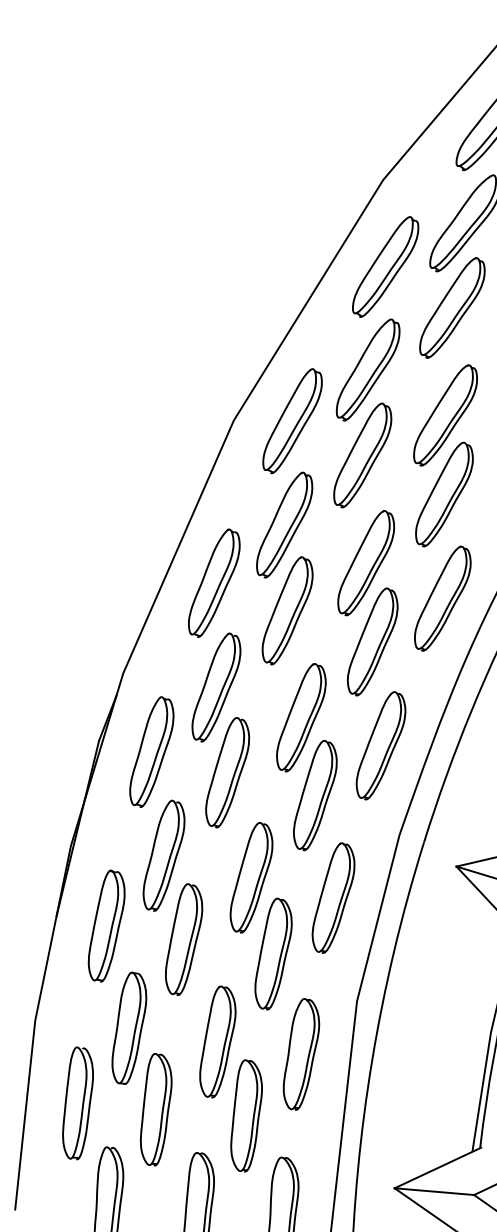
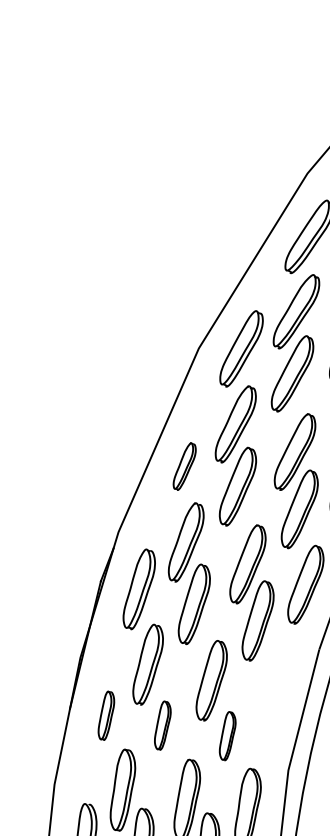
part: (214, 582) -> (184, 466), size x0.6
part: (333, 897) -> (271, 695), removed
part: (106, 925) -> (106, 715), size x0.6
part: (184, 939) -> (163, 725), size x0.6
part: (273, 953) -> (227, 735), size x0.6

